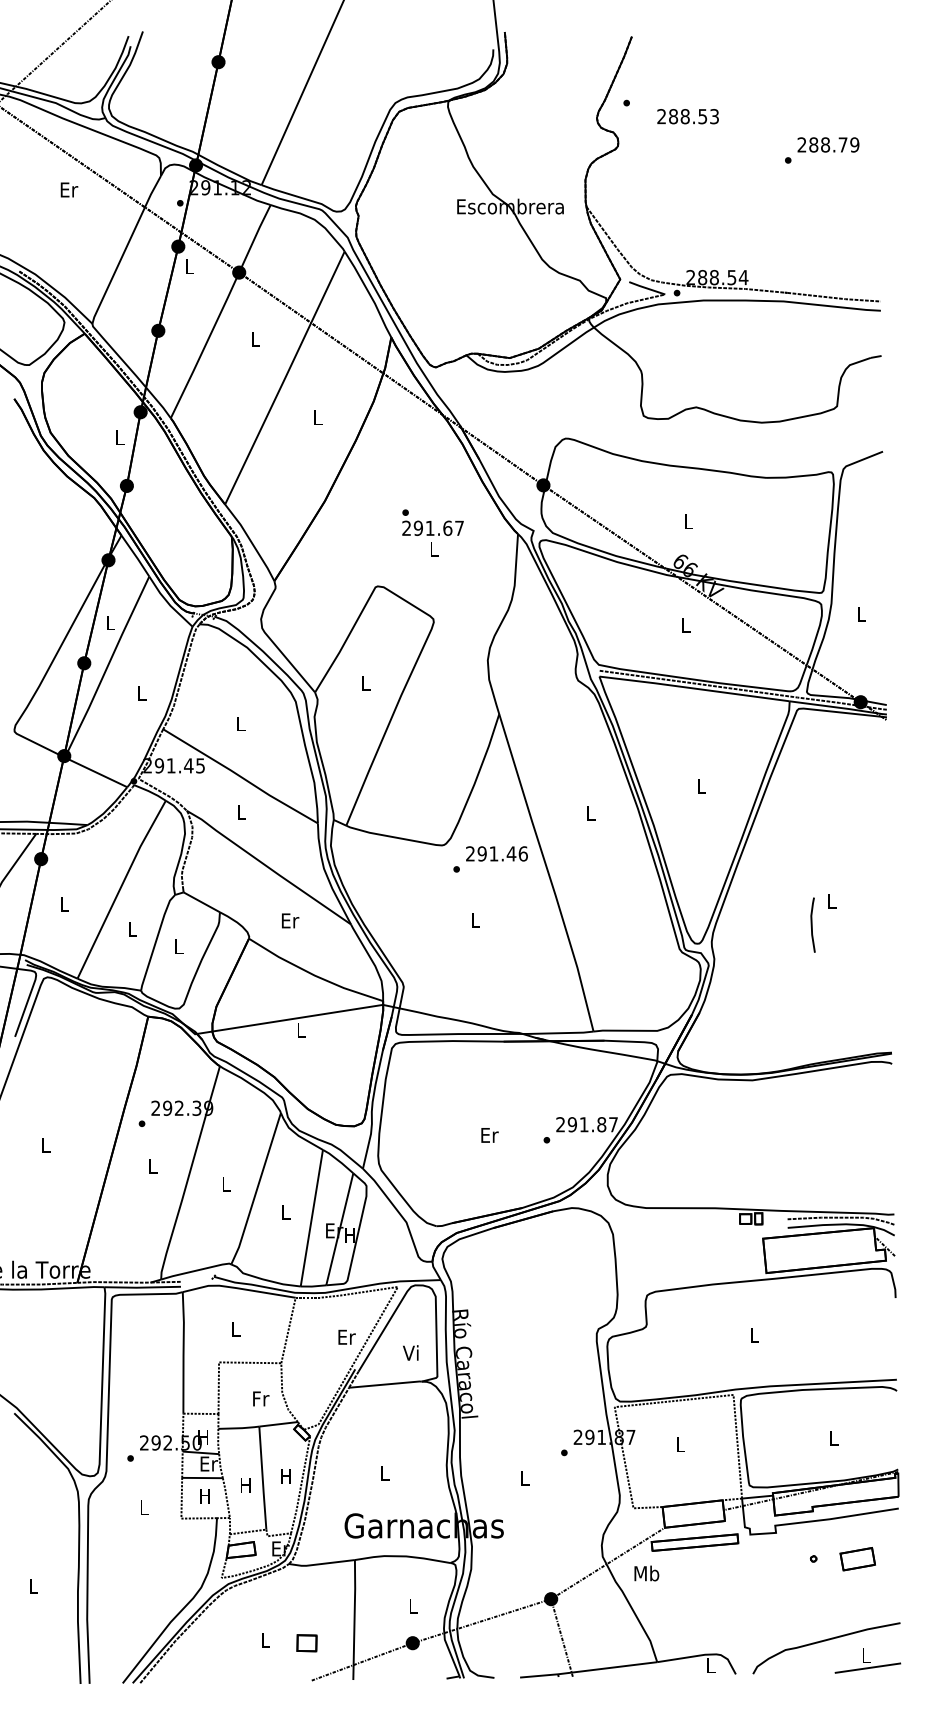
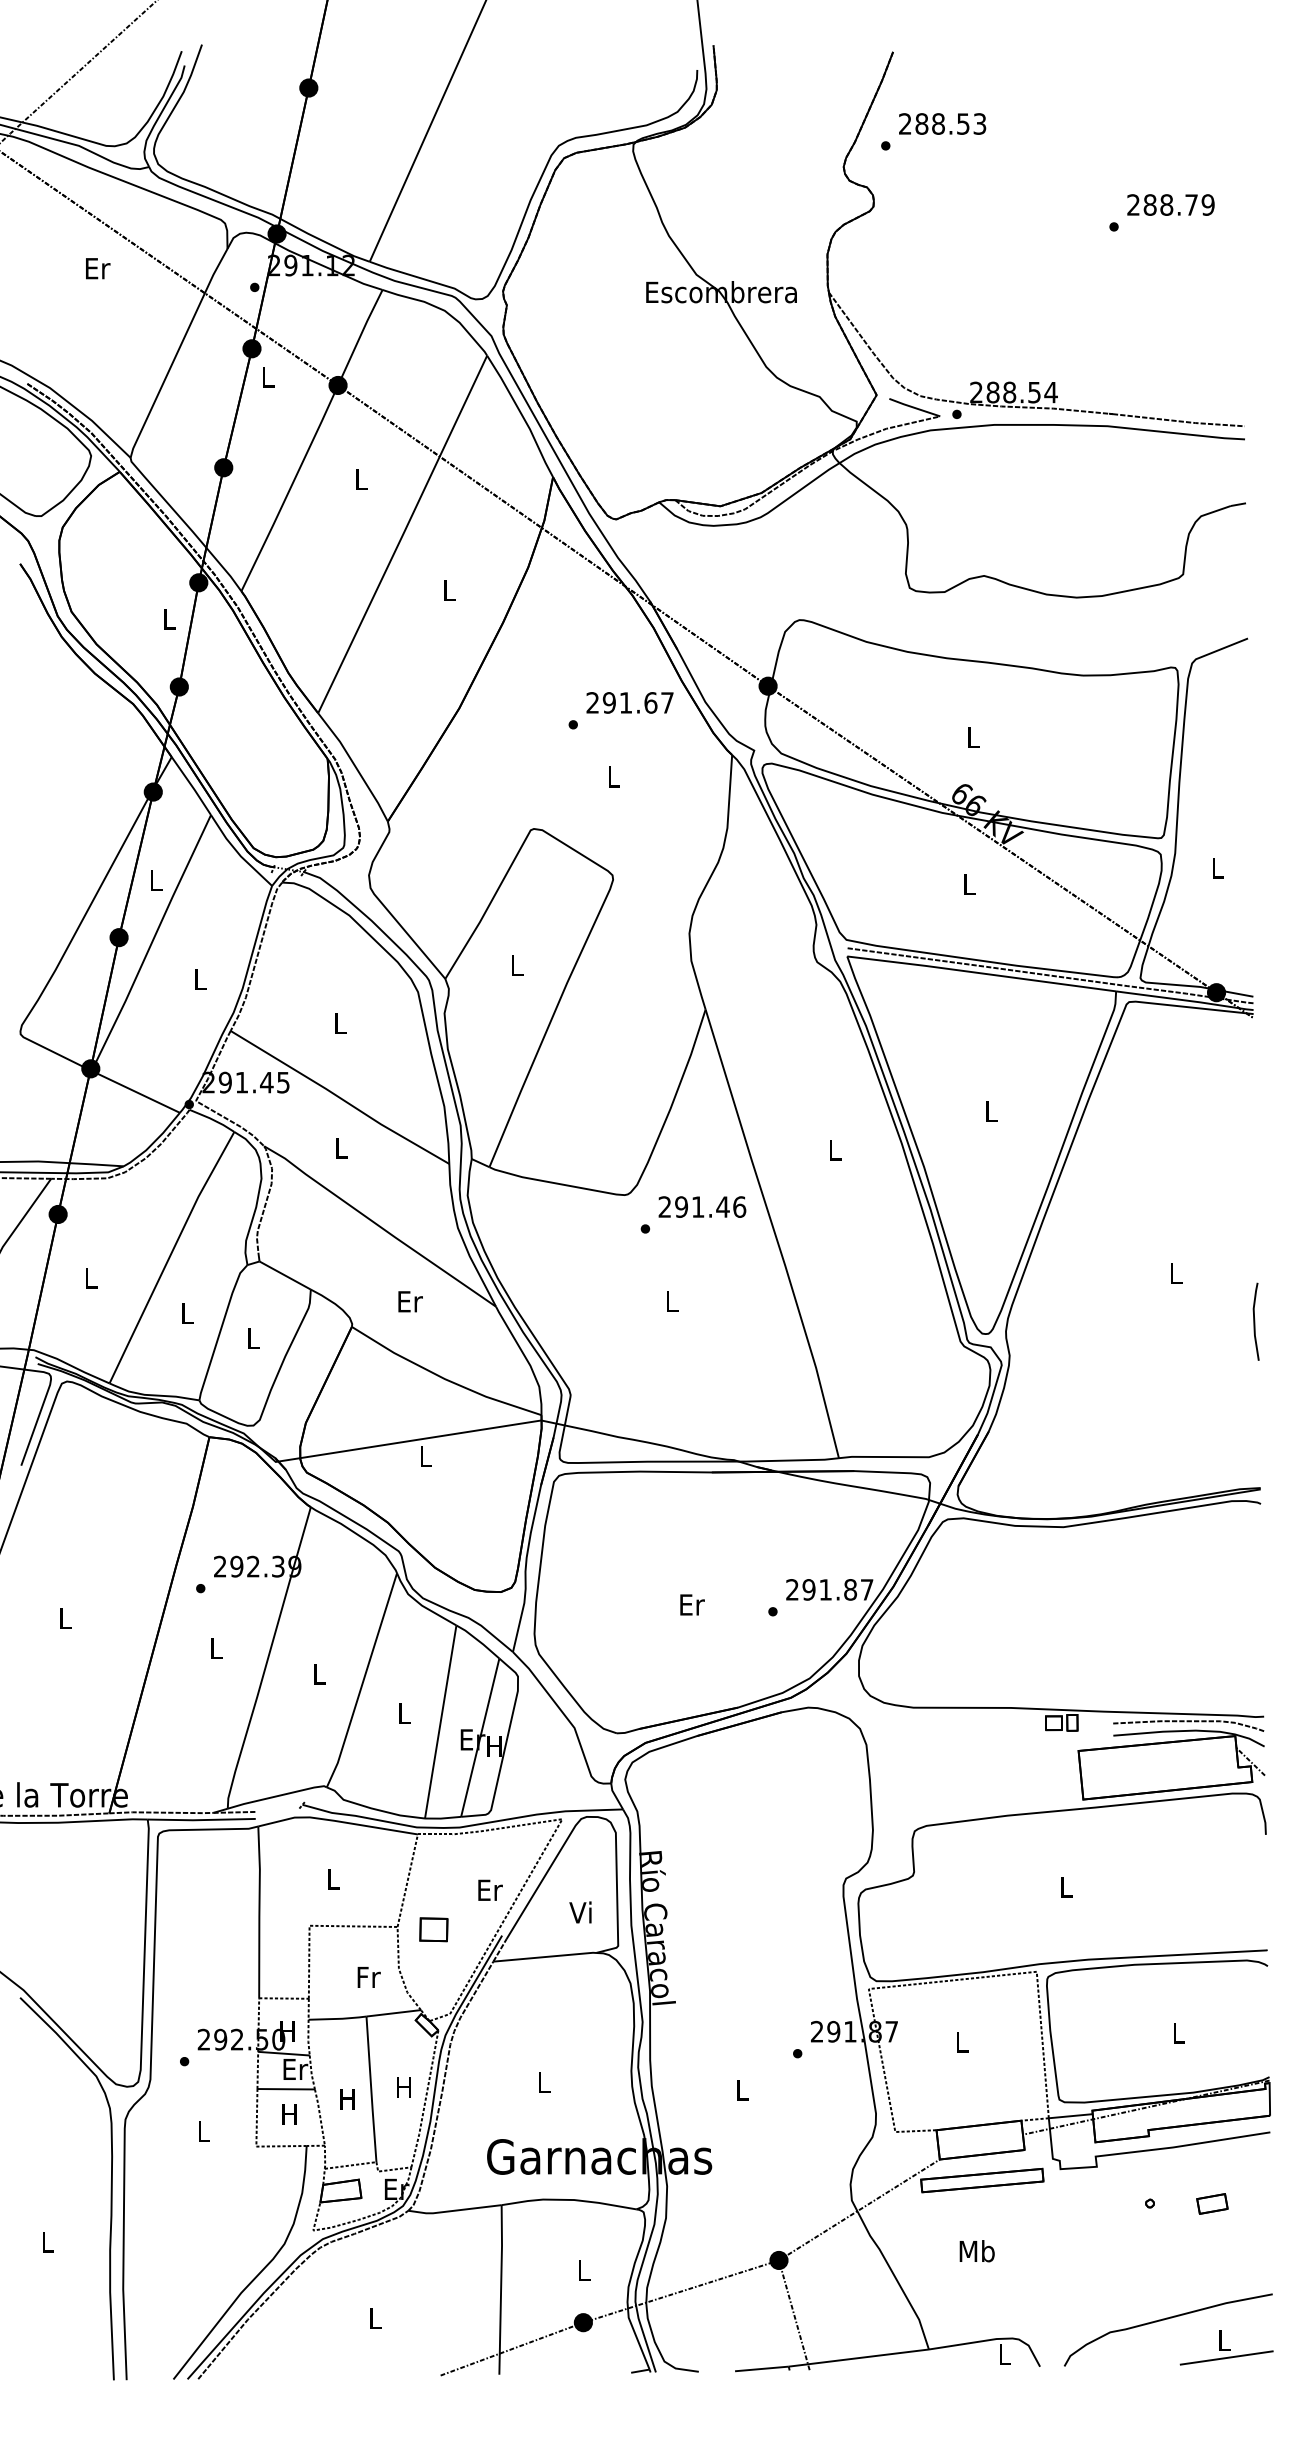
text: (688, 116) -> (942, 123), moved
text: (432, 528) -> (629, 702), moved
line: (812, 924) -> (1255, 1321), moved
part: (857, 1558) -> (1212, 2203), size x0.62
text: (646, 1573) -> (976, 2251), moved
part: (306, 1643) -> (433, 1929), moved

